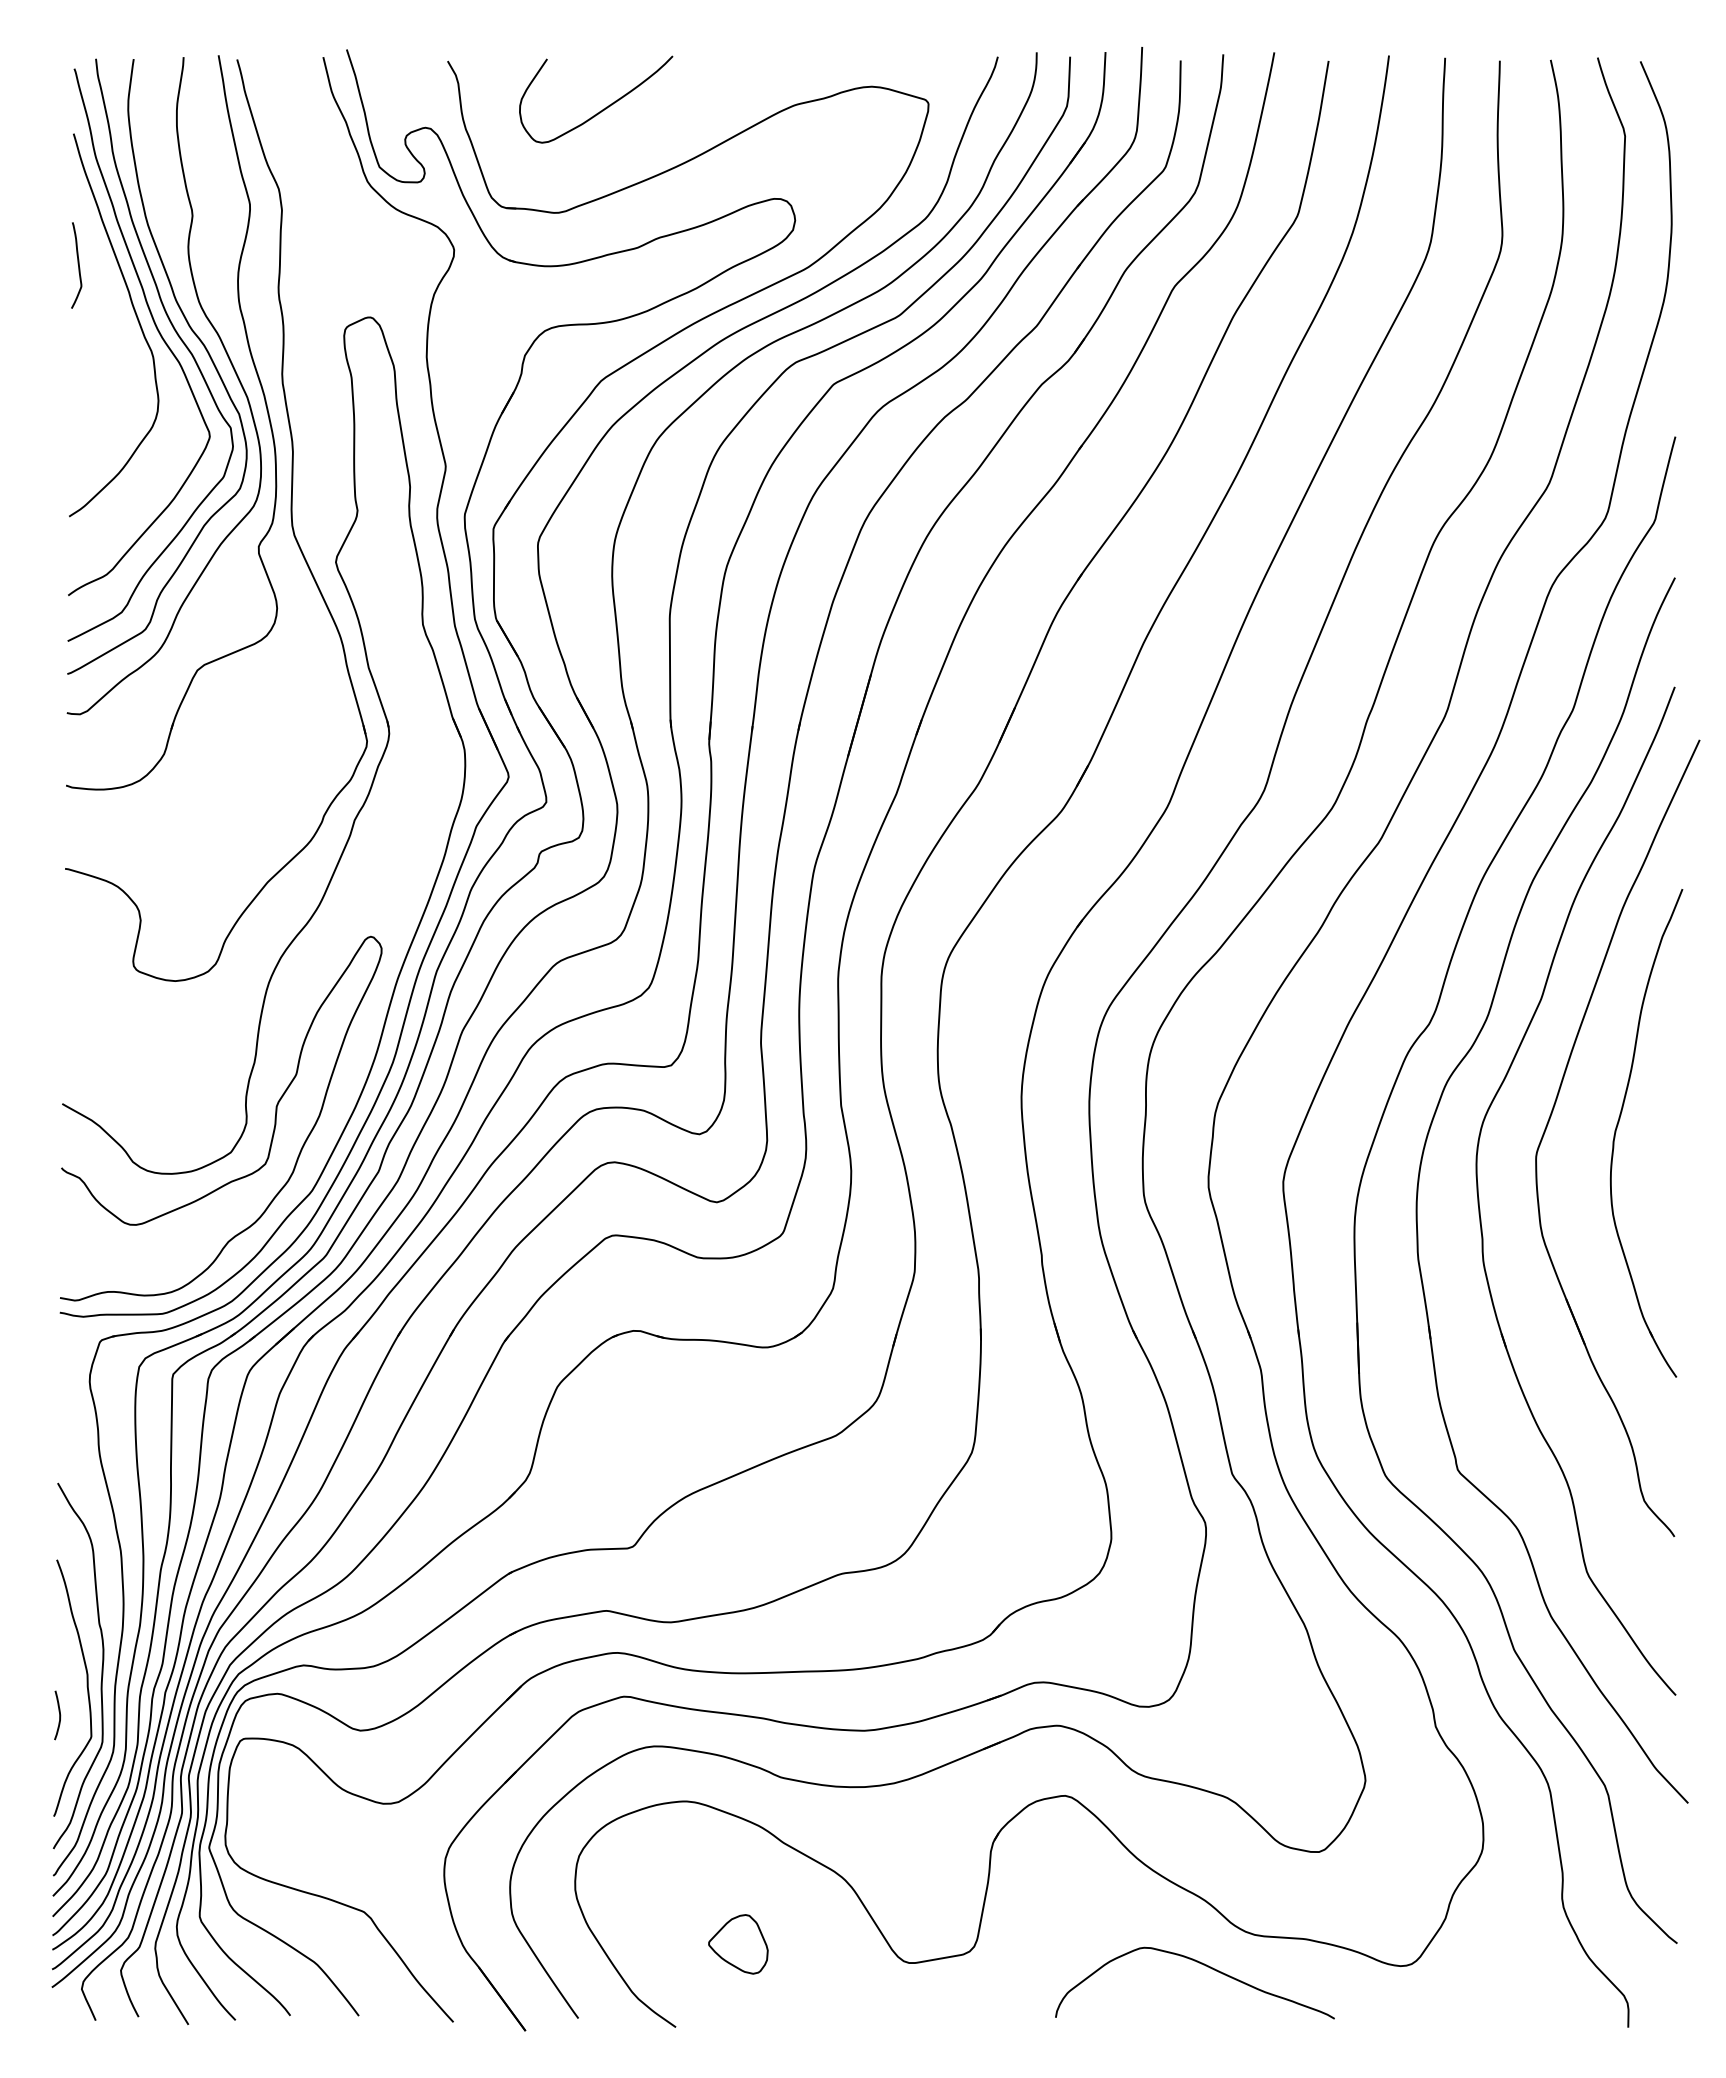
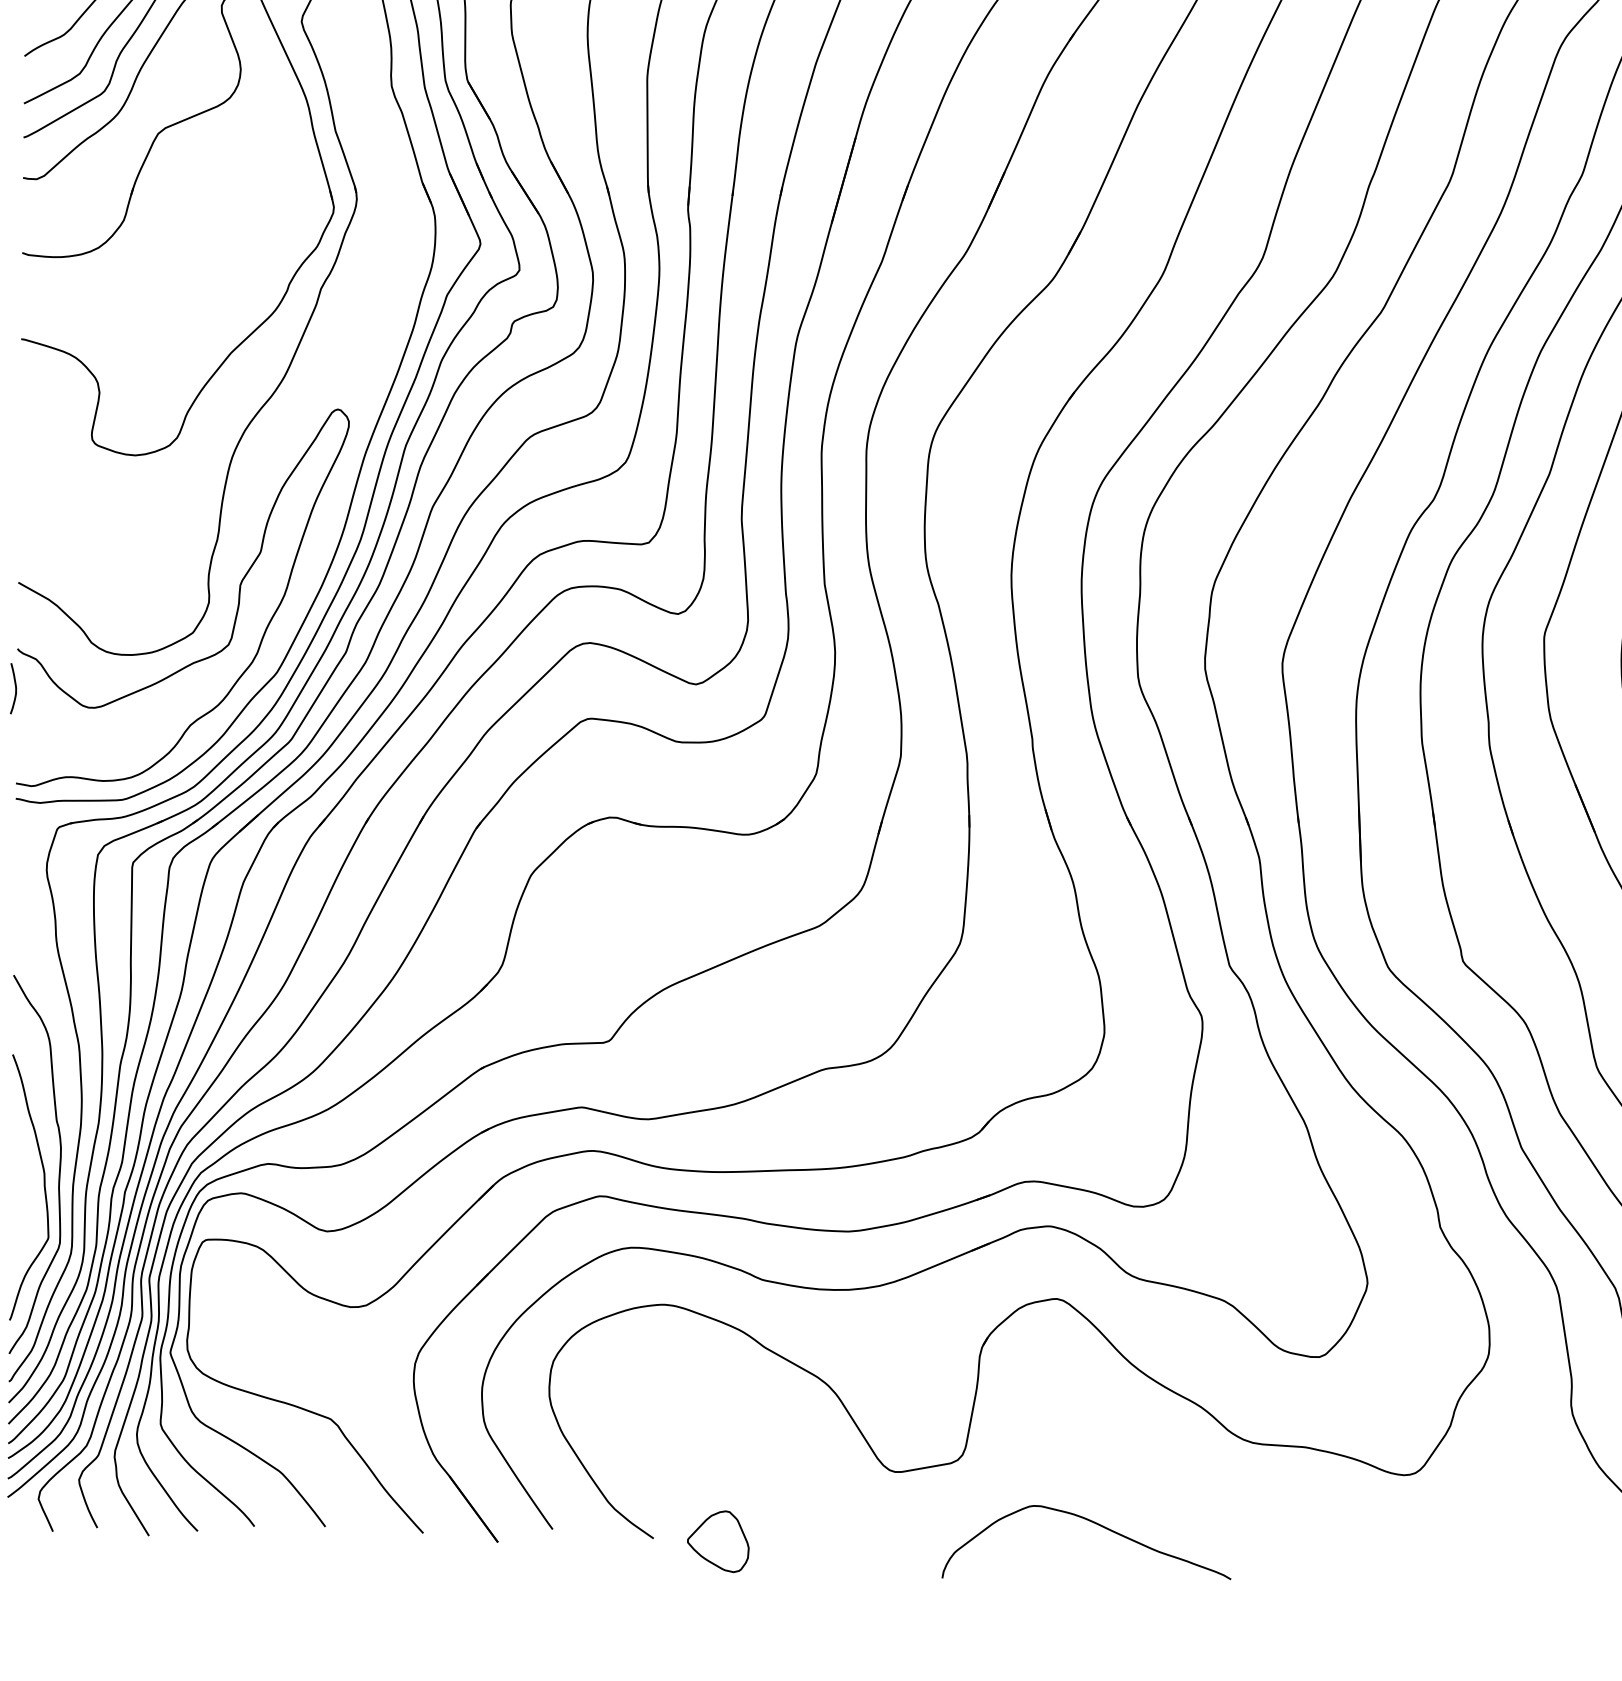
curve: (59, 1715) -> (15, 688), moved
part: (738, 1944) -> (718, 1541), moved
curve: (1203, 1965) -> (1095, 1524), moved

